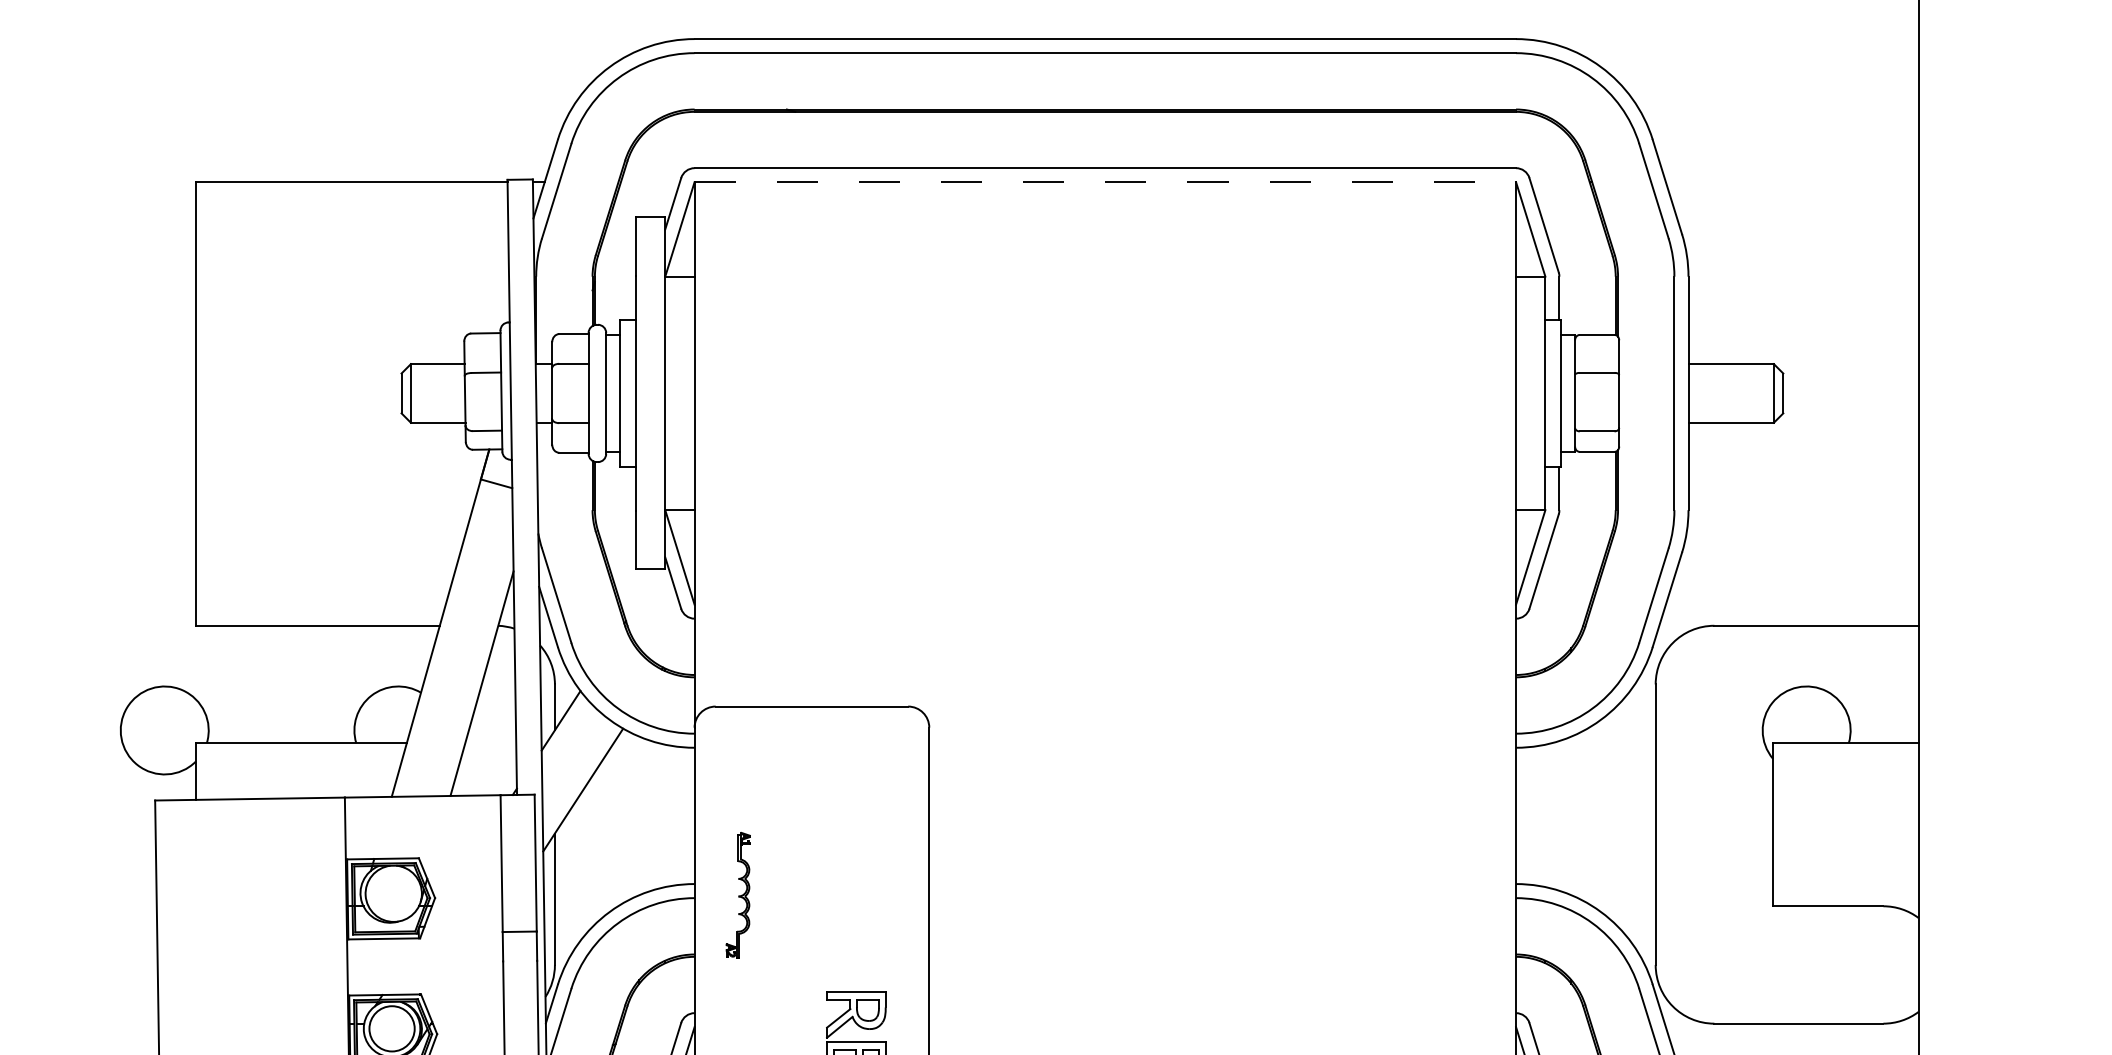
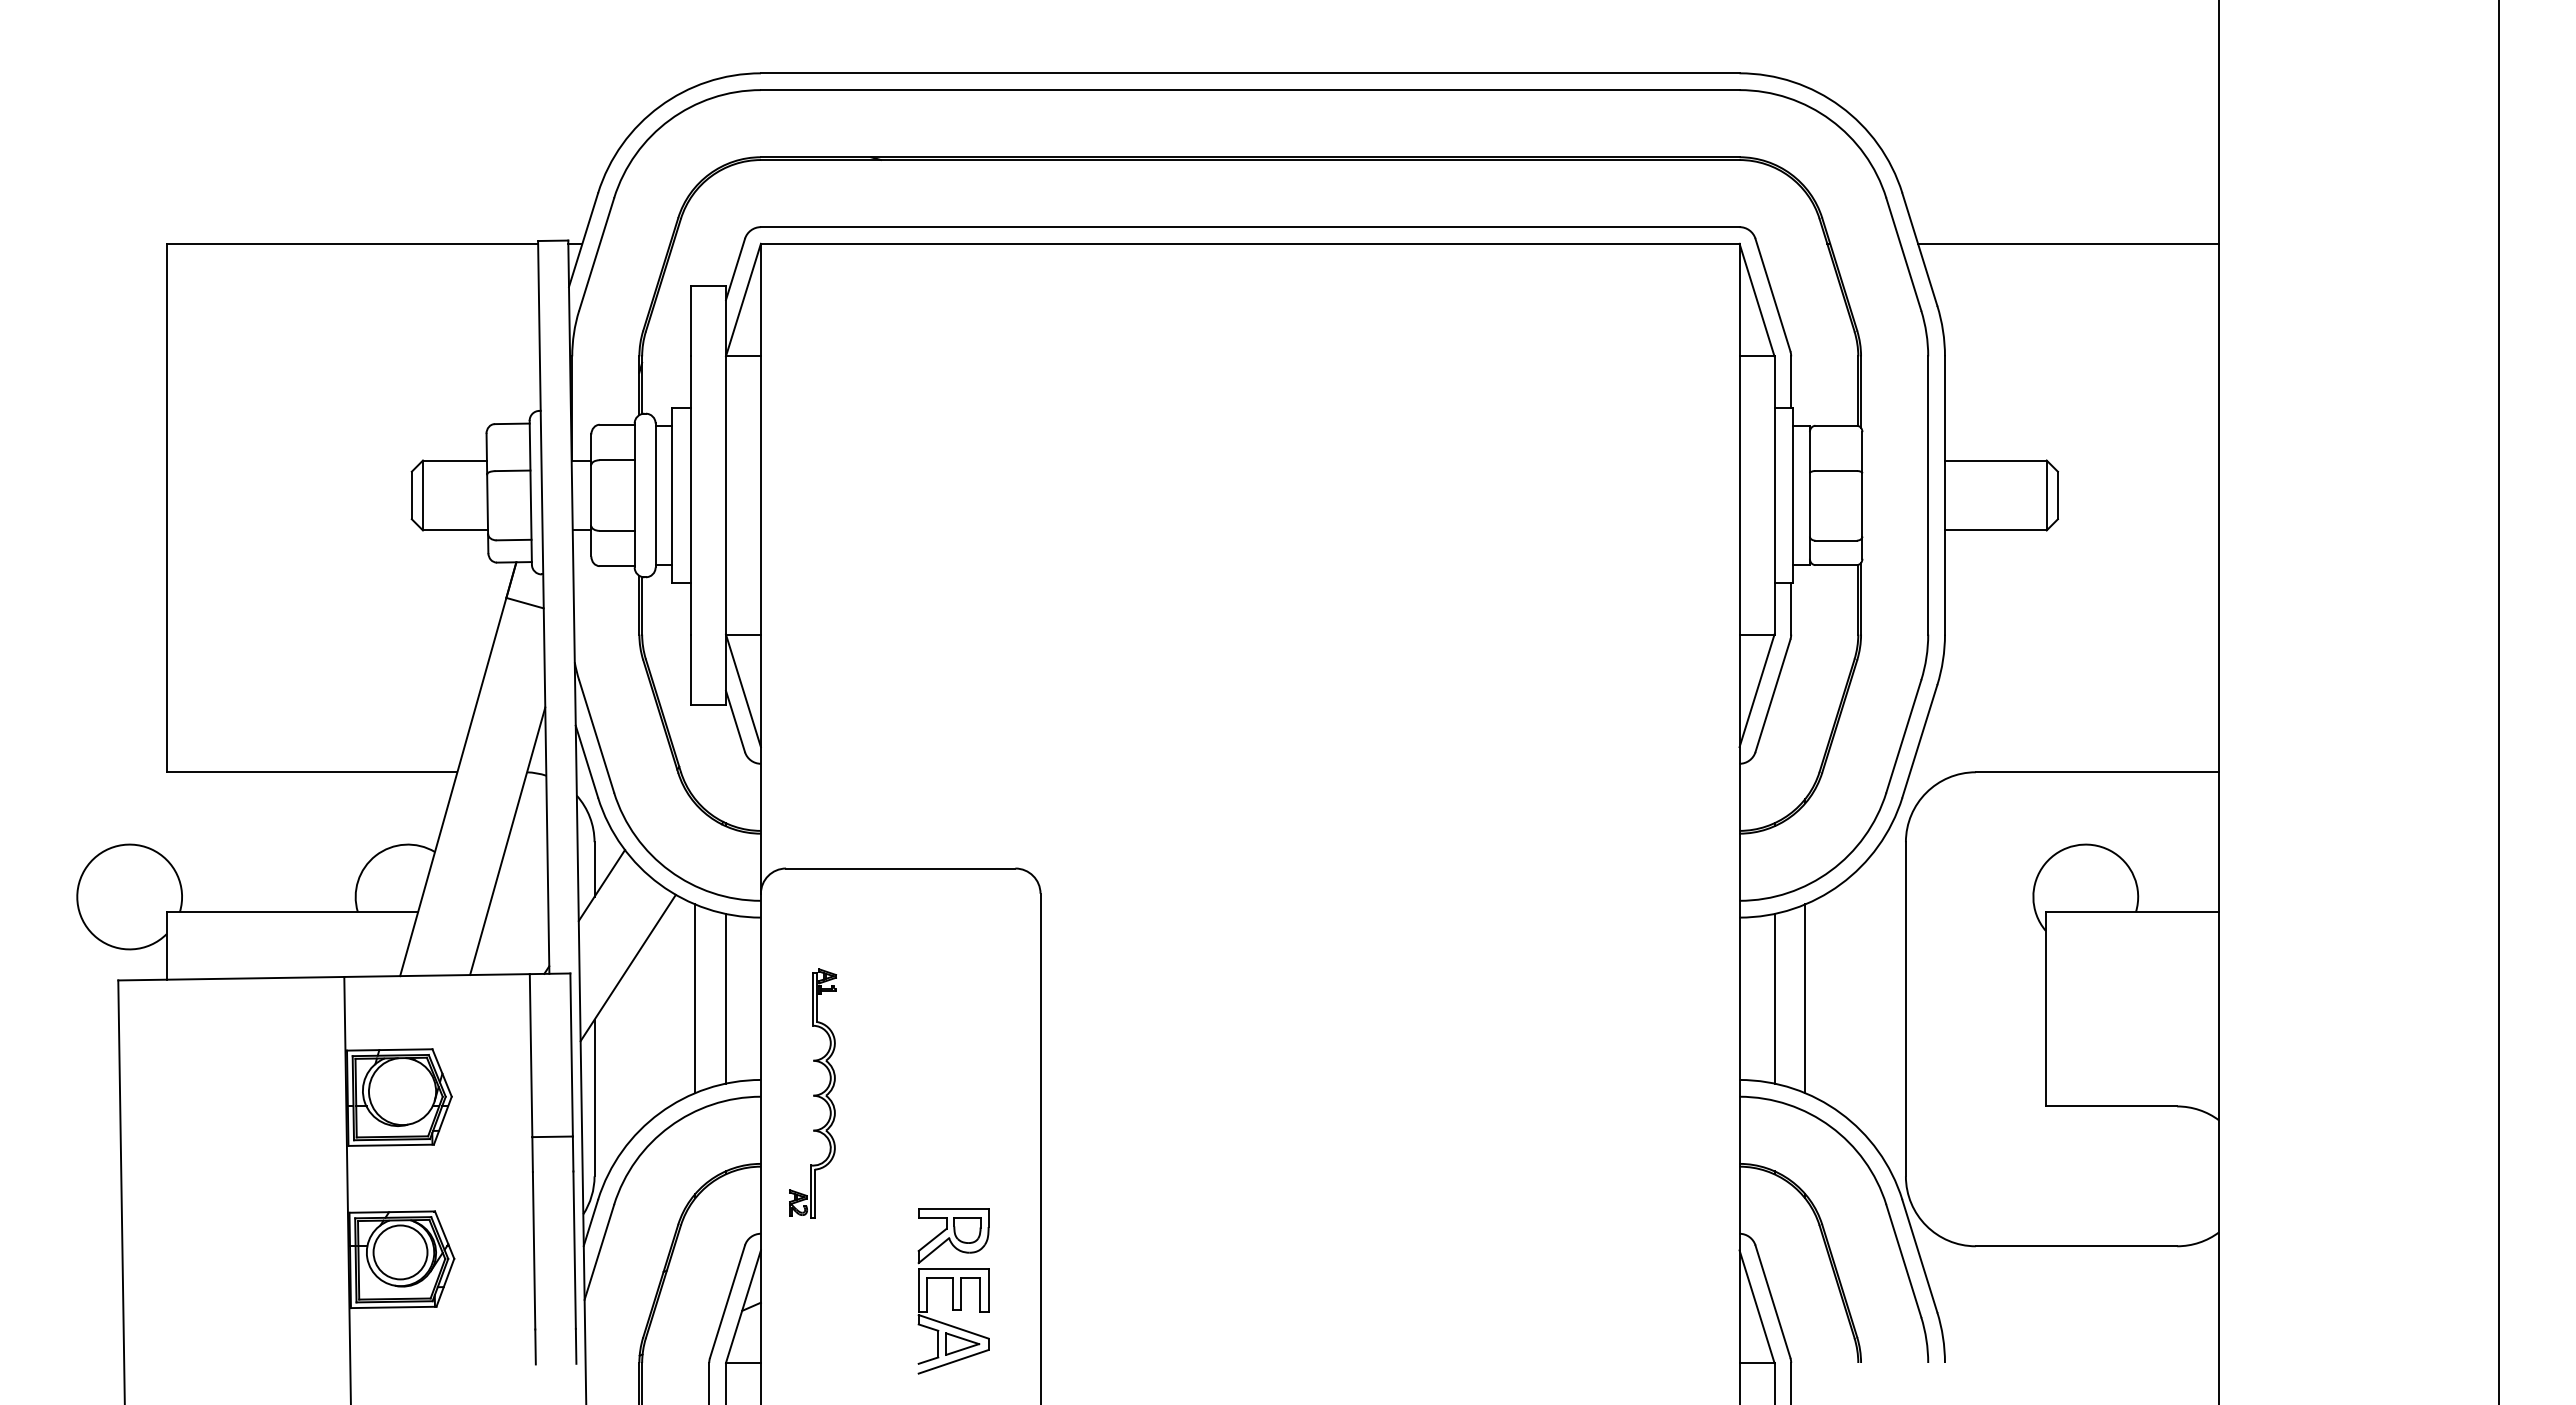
line: (1105, 181) -> (1250, 243), dashed -> solid
line: (1792, 181) -> (2068, 243), added
line: (639, 815) -> (695, 998), added
line: (664, 815) -> (725, 998), added
line: (1545, 815) -> (1774, 998), added
line: (1571, 815) -> (1805, 998), added
part: (737, 895) -> (812, 1093), size x1.67

